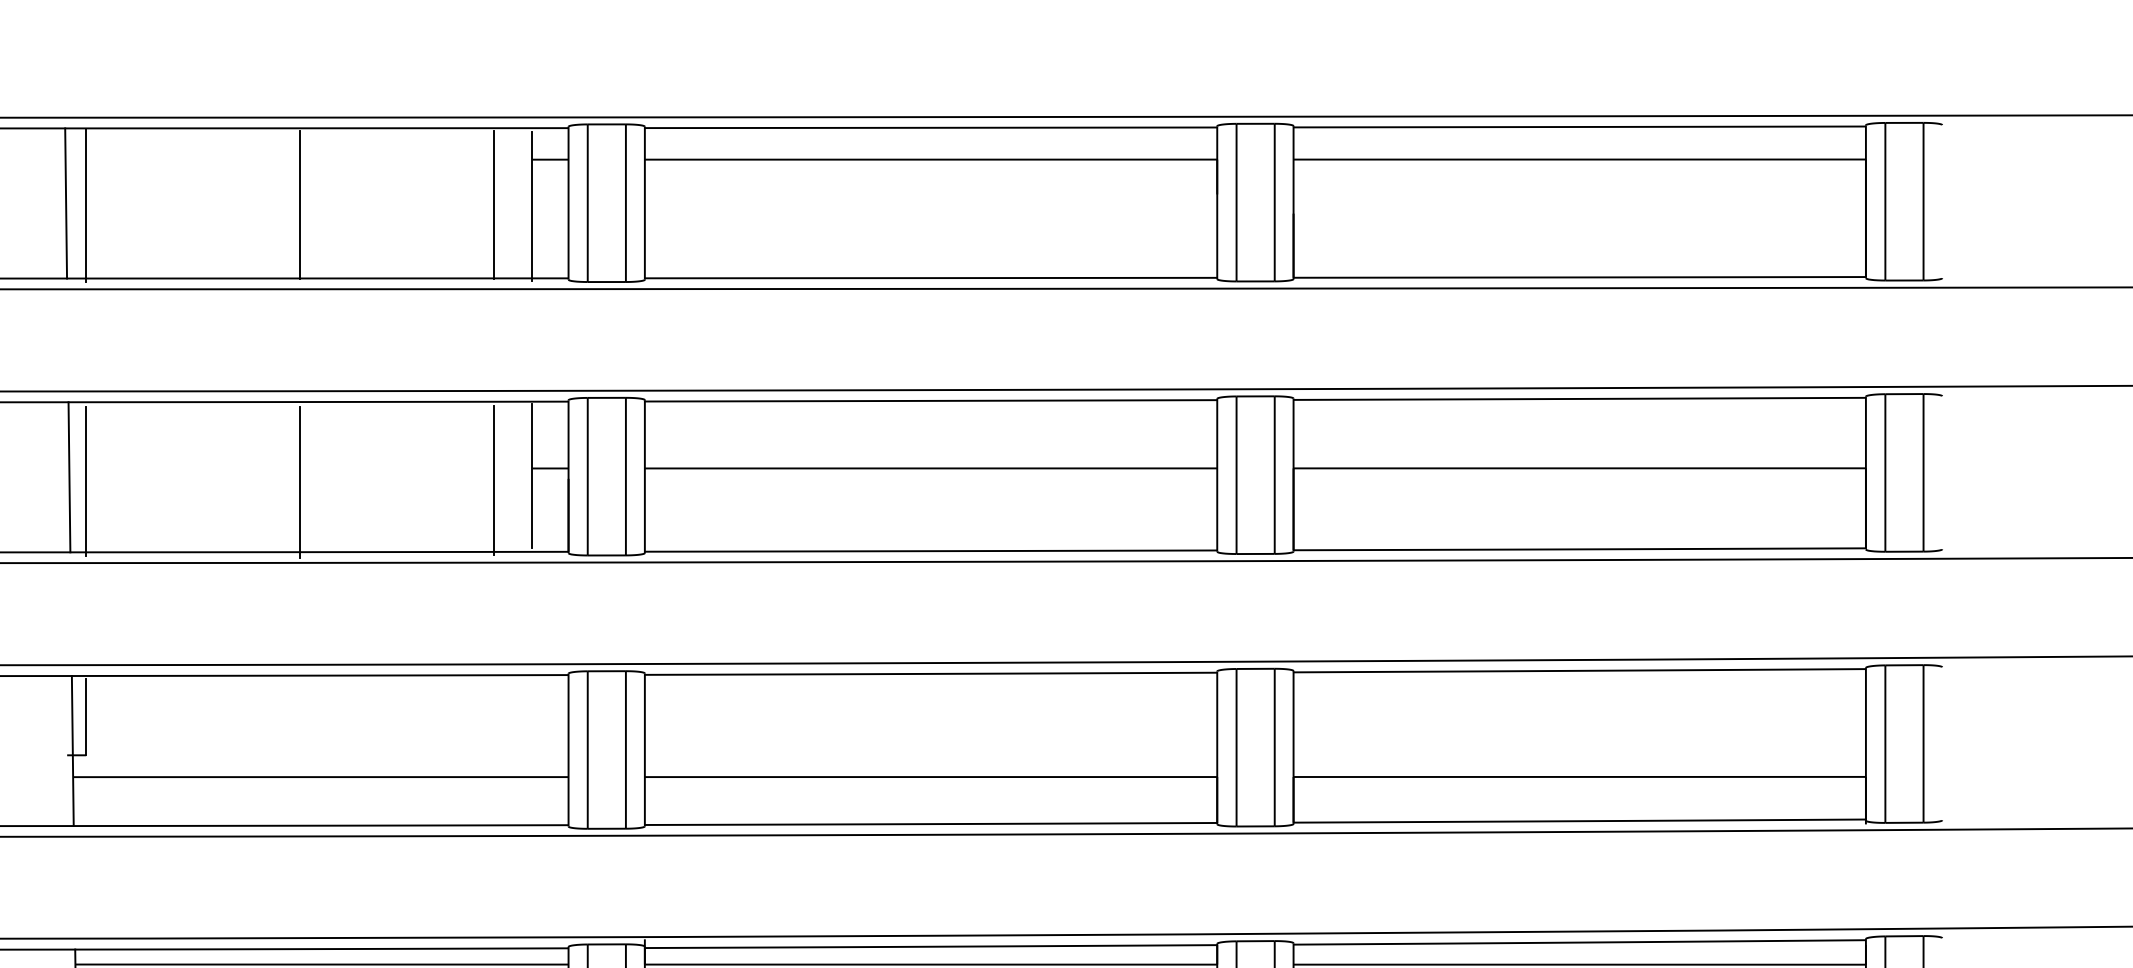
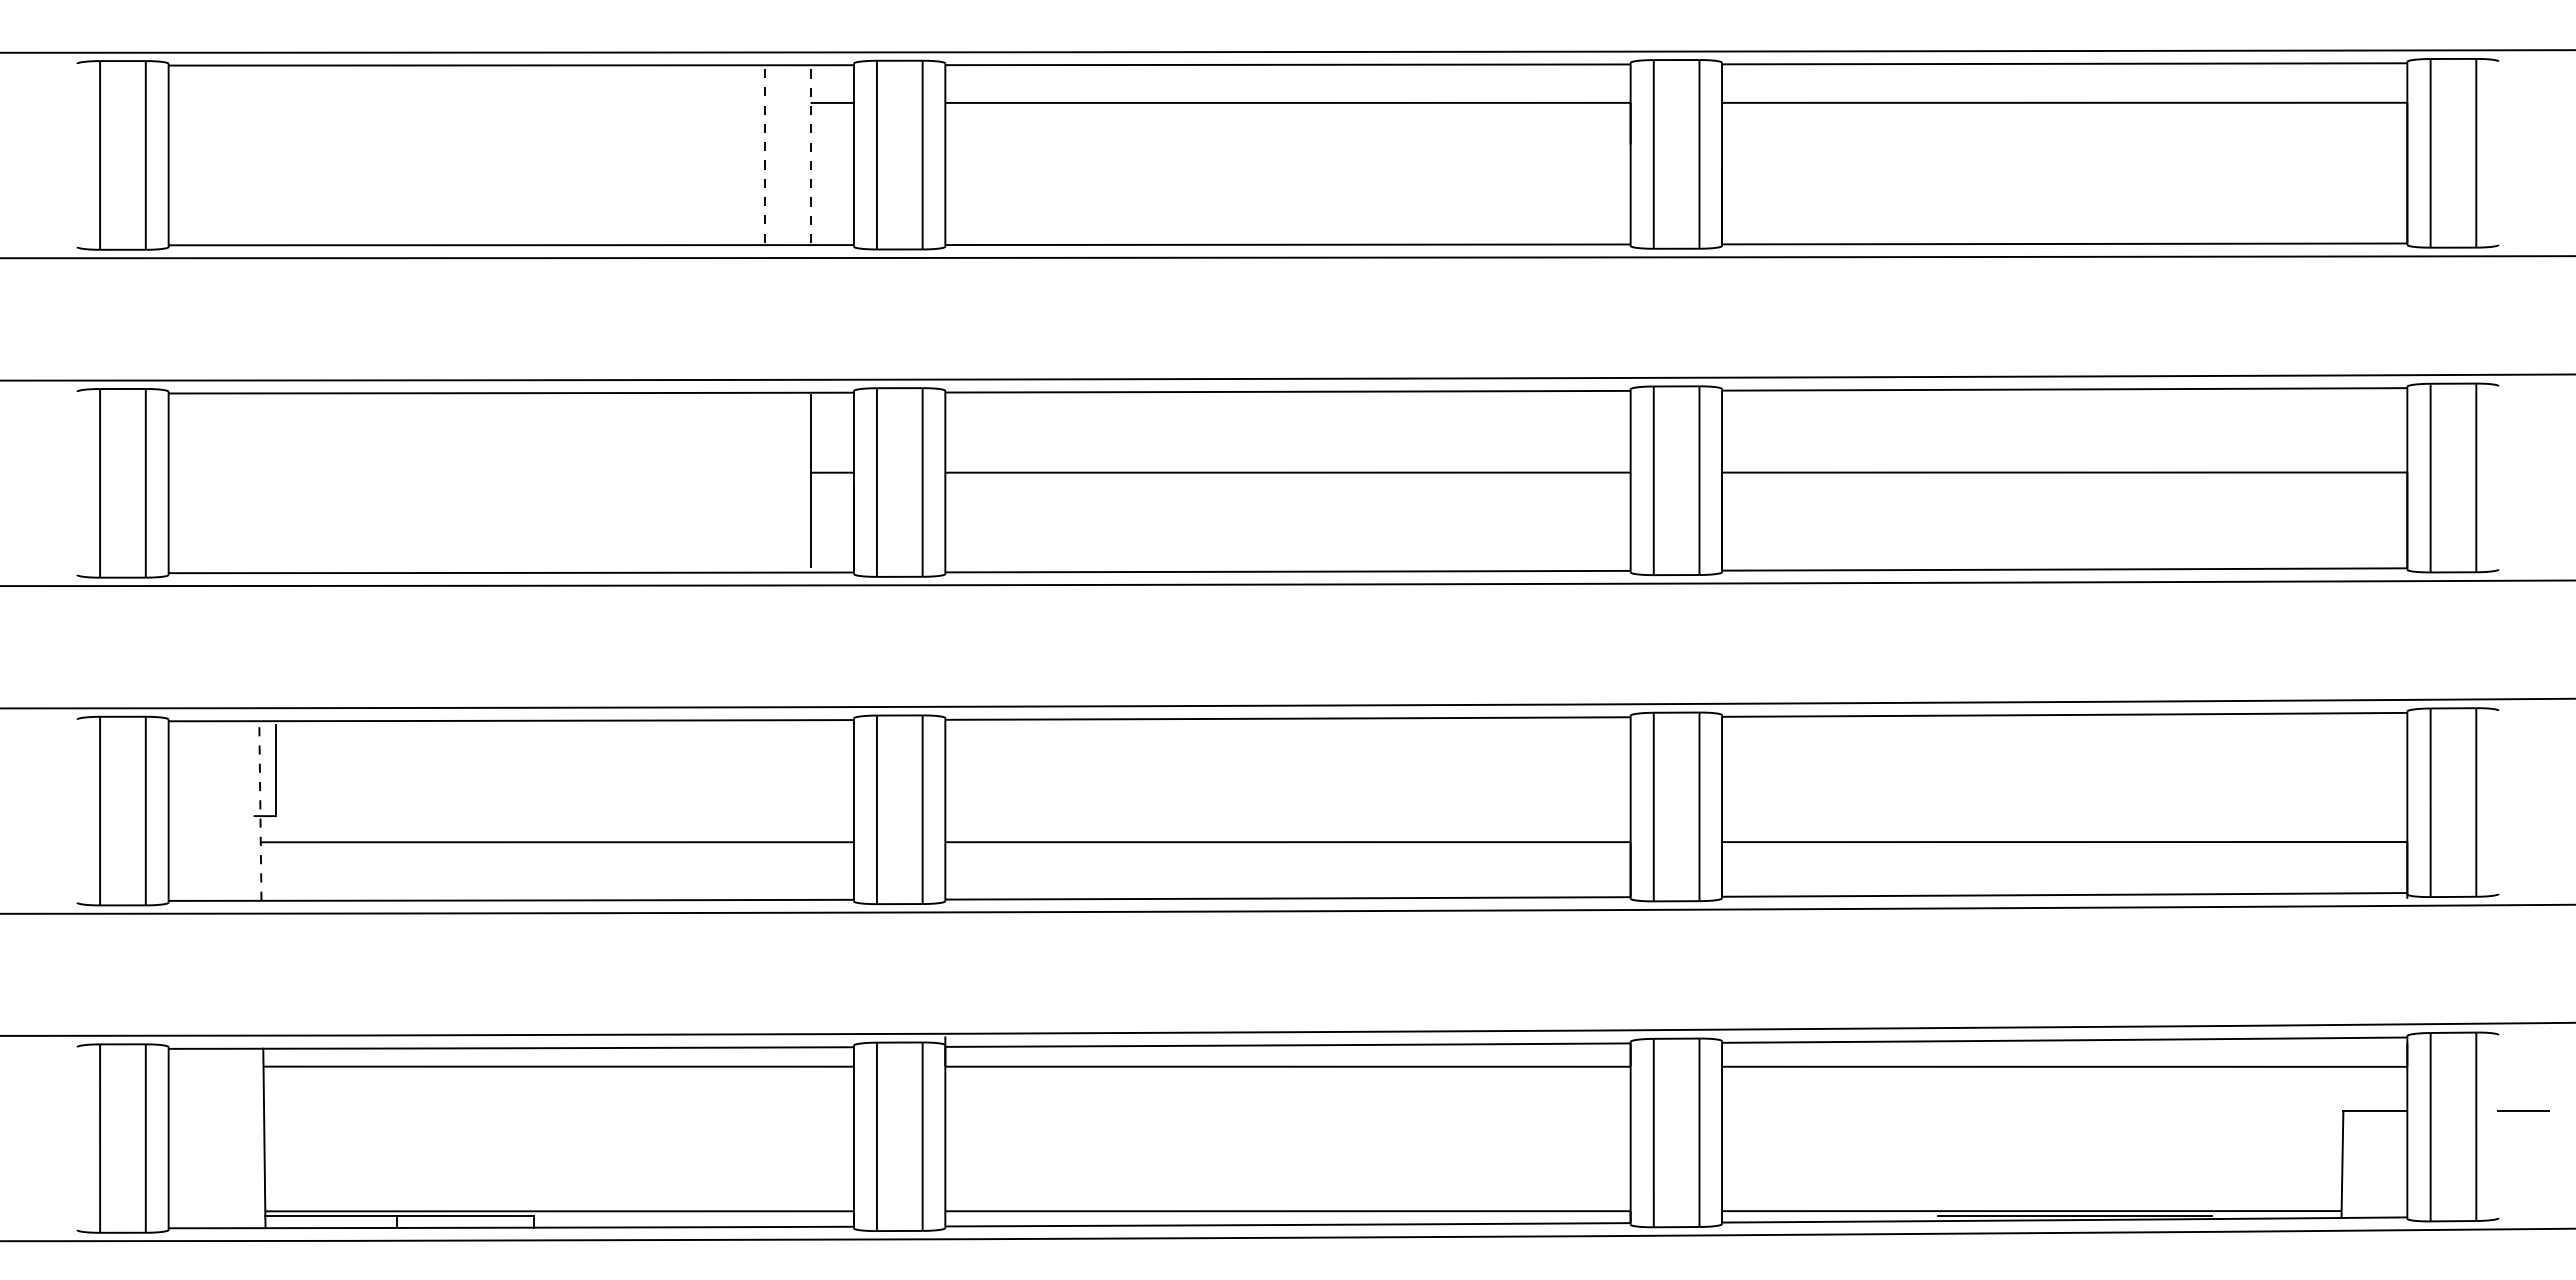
line: (66, 203) -> (252, 155), removed
line: (300, 204) -> (532, 156), removed
line: (86, 205) -> (276, 157), removed
line: (493, 205) -> (764, 157), solid -> dashed
line: (532, 206) -> (810, 158), solid -> dashed
line: (69, 477) -> (256, 483), removed
line: (493, 479) -> (764, 486), removed
line: (86, 481) -> (276, 488), removed
line: (300, 482) -> (532, 489), removed
line: (72, 750) -> (260, 810), solid -> dashed

